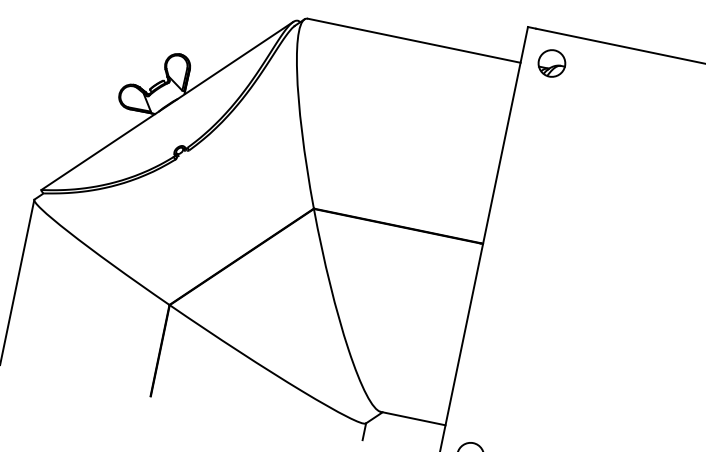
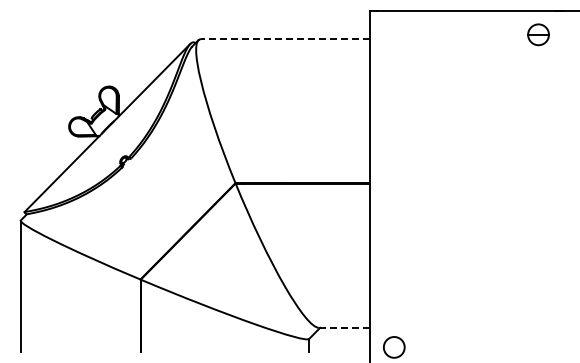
line: (414, 41) -> (285, 39), solid -> dashed
part: (552, 63) -> (394, 34), removed
line: (413, 418) -> (344, 327), solid -> dashed

